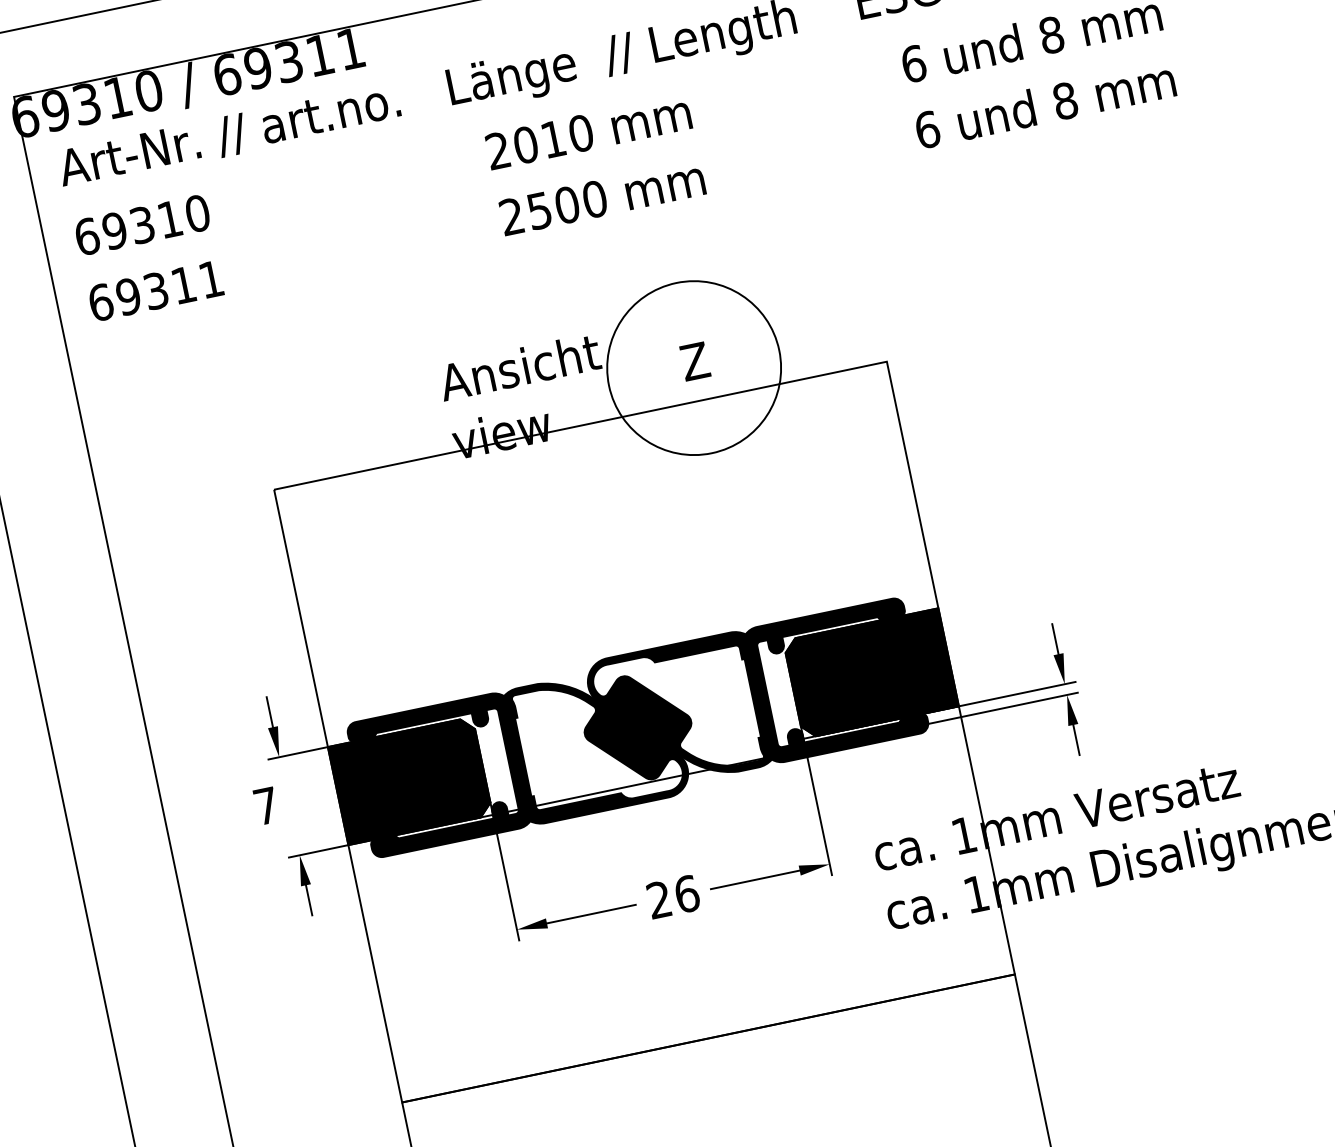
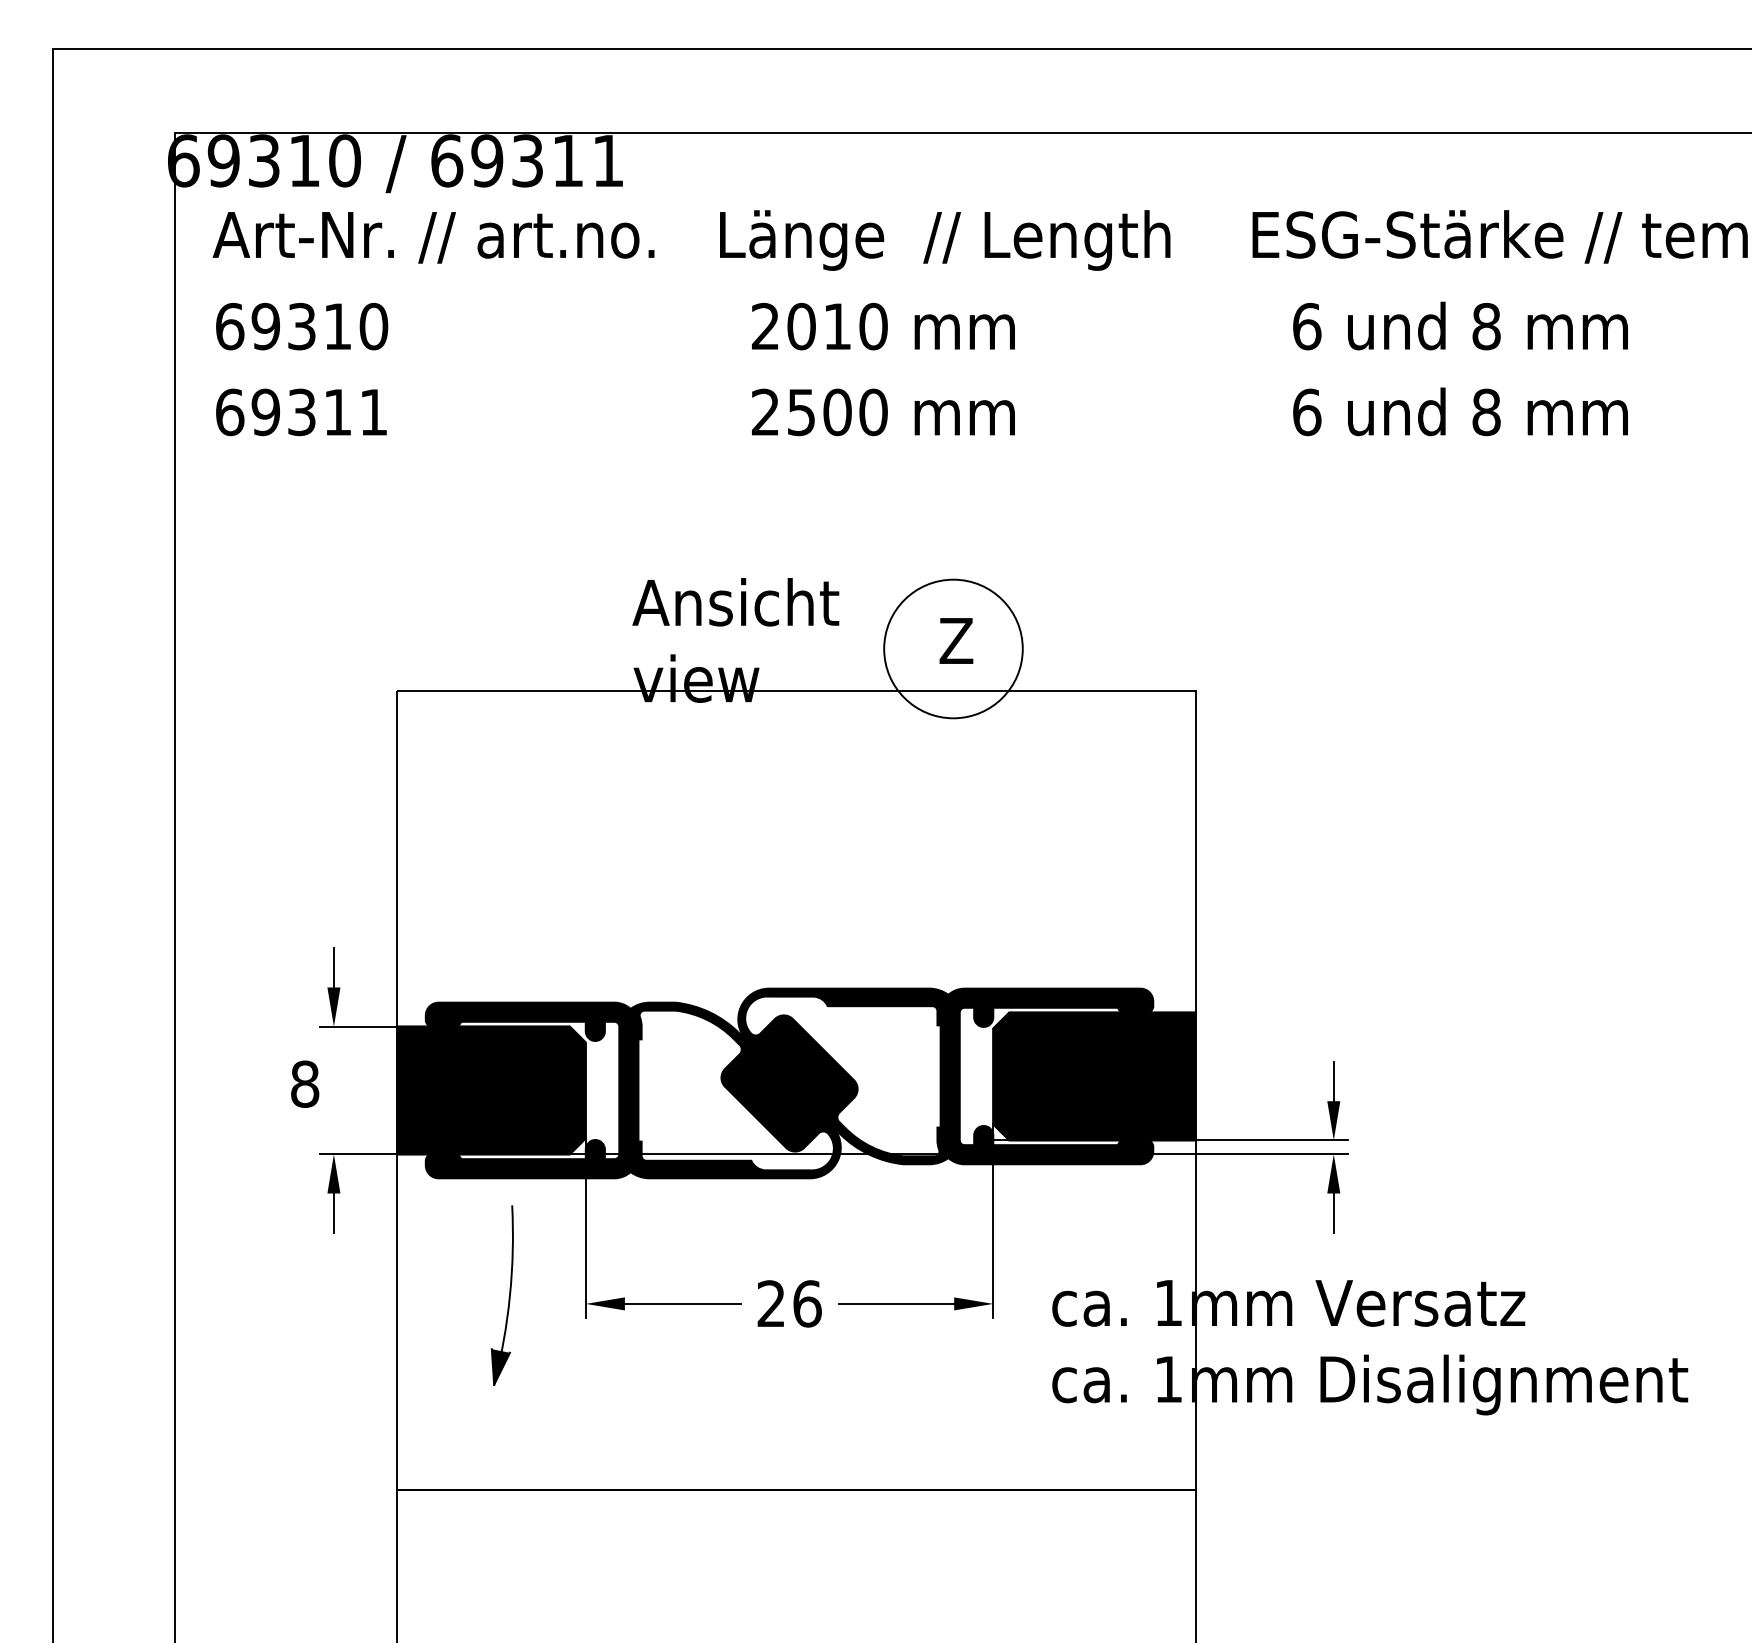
circle: (694, 367) -> (953, 648), size x0.62
text: (266, 805) -> (305, 1083), 7 -> 8
part: (456, 936) -> (508, 1296), added

